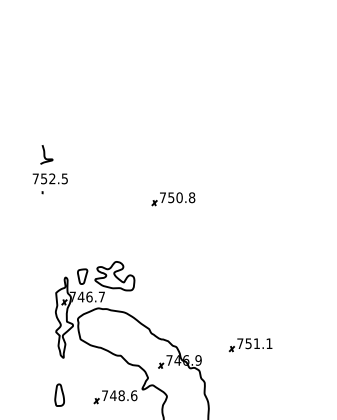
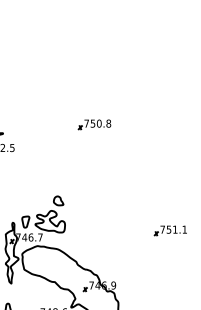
part: (173, 199) -> (94, 124), moved
part: (125, 248) -> (58, 200), added
part: (250, 345) -> (170, 231), moved

